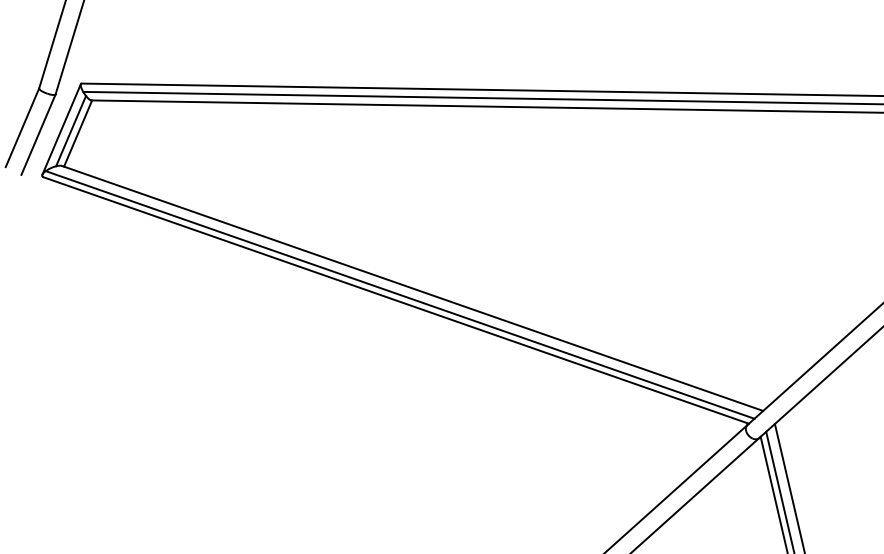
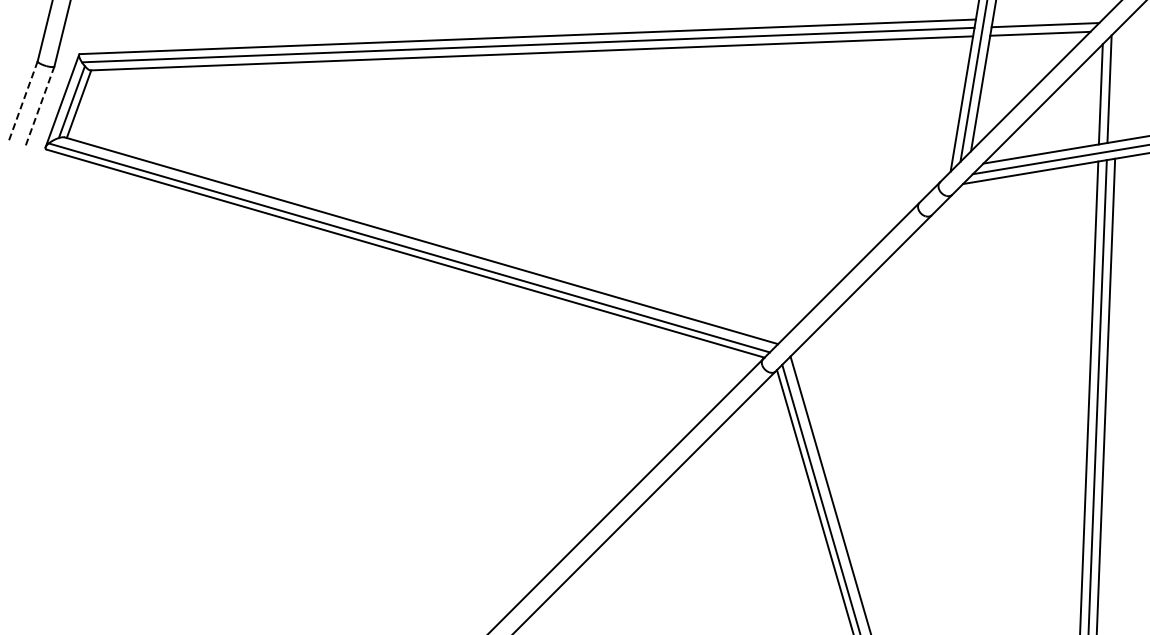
line: (22, 127) -> (23, 101), solid -> dashed
line: (38, 134) -> (39, 107), solid -> dashed

